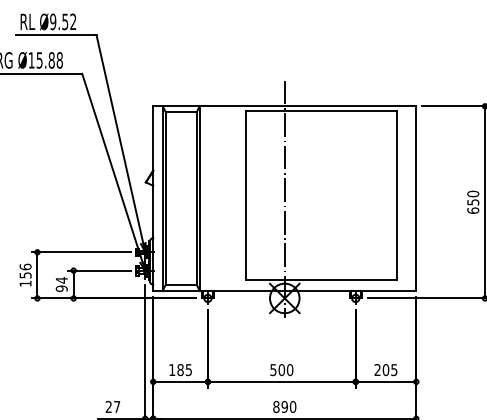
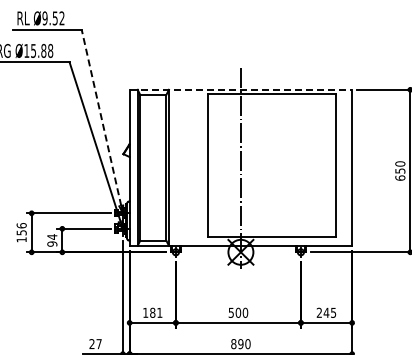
line: (285, 105) -> (241, 89), solid -> dashed
line: (119, 139) -> (101, 117), solid -> dashed
text: (188, 369) -> (159, 312), 185 -> 181
text: (385, 369) -> (326, 312), 205 -> 245

